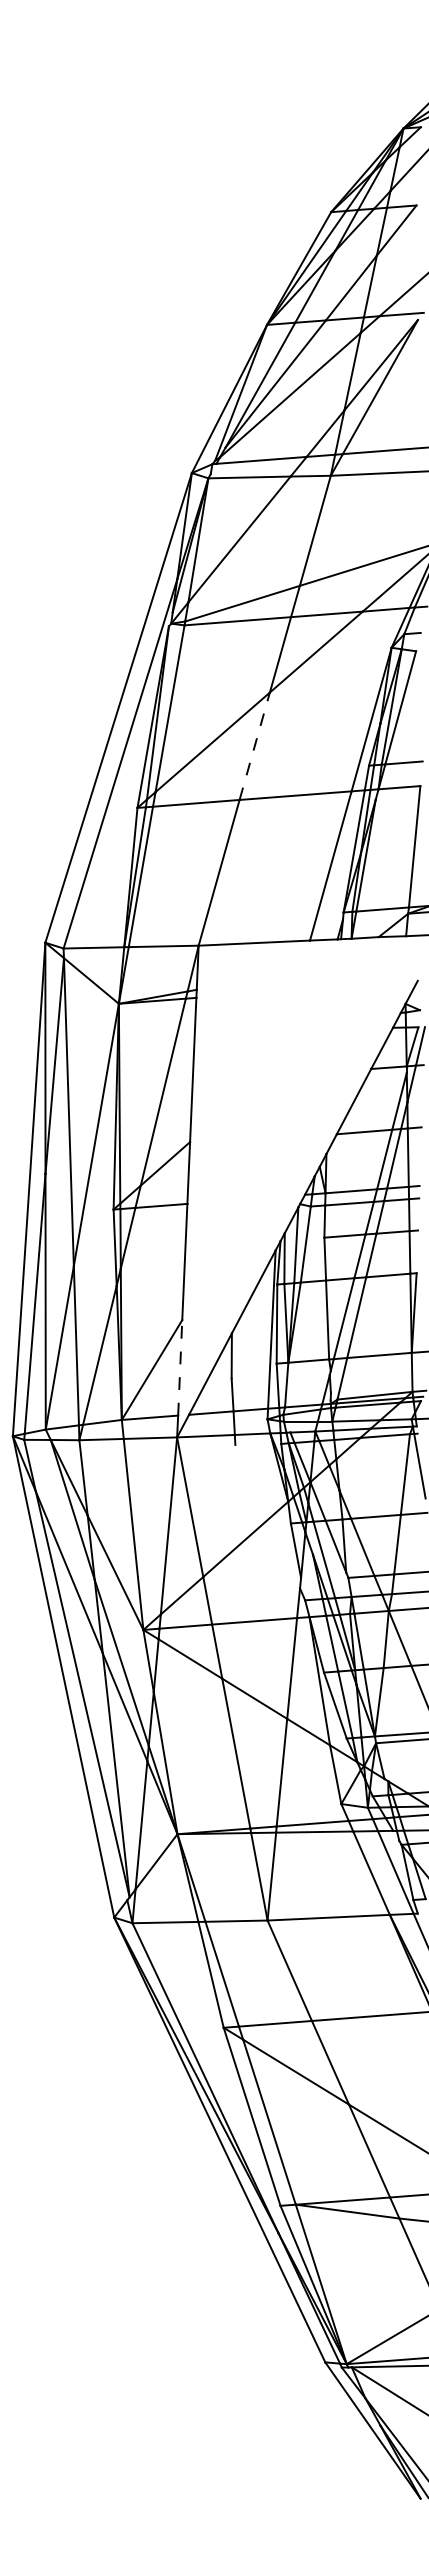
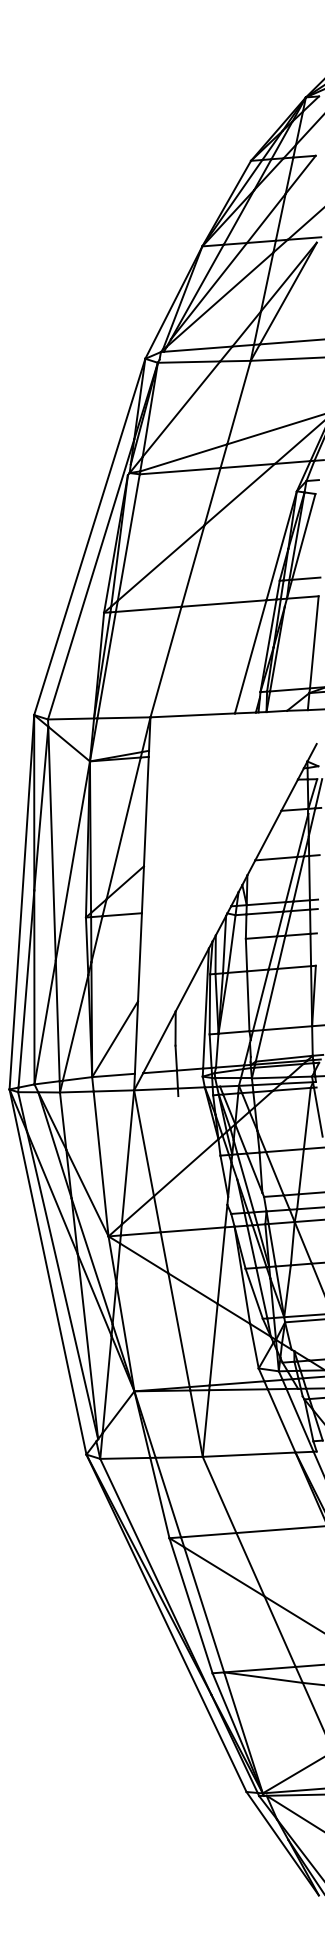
line: (254, 746) -> (192, 566), dashed -> solid
line: (180, 1367) -> (136, 1037), dashed -> solid

